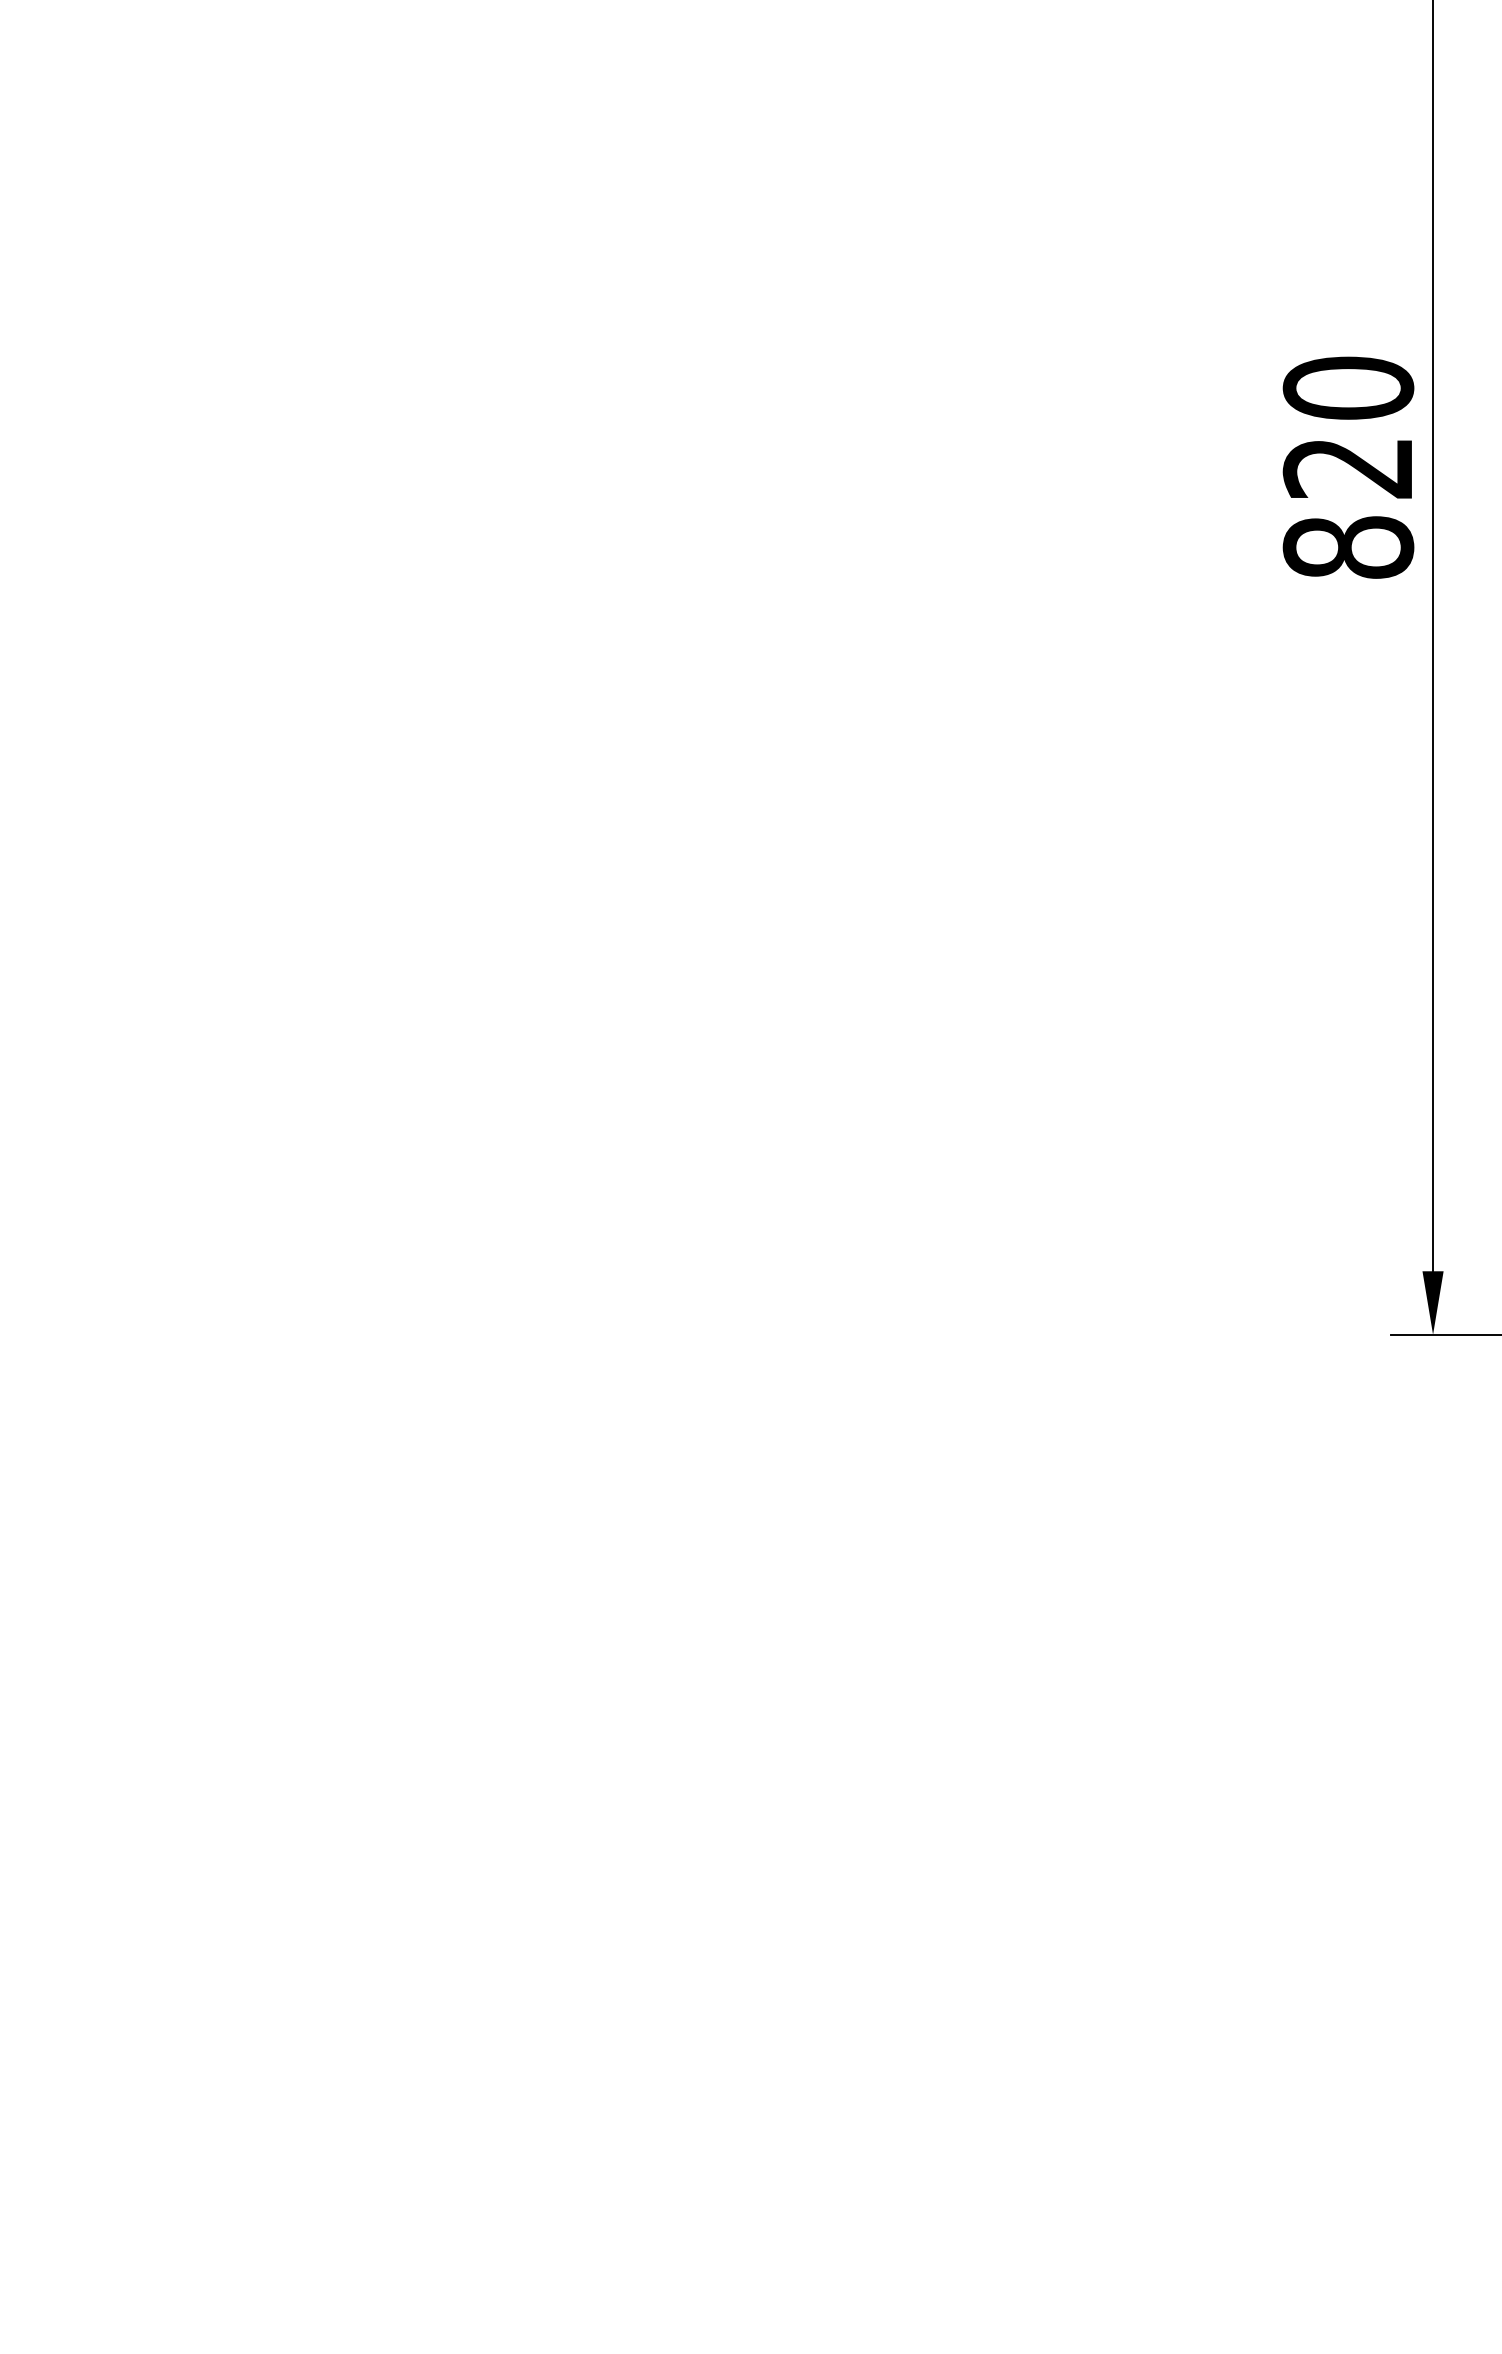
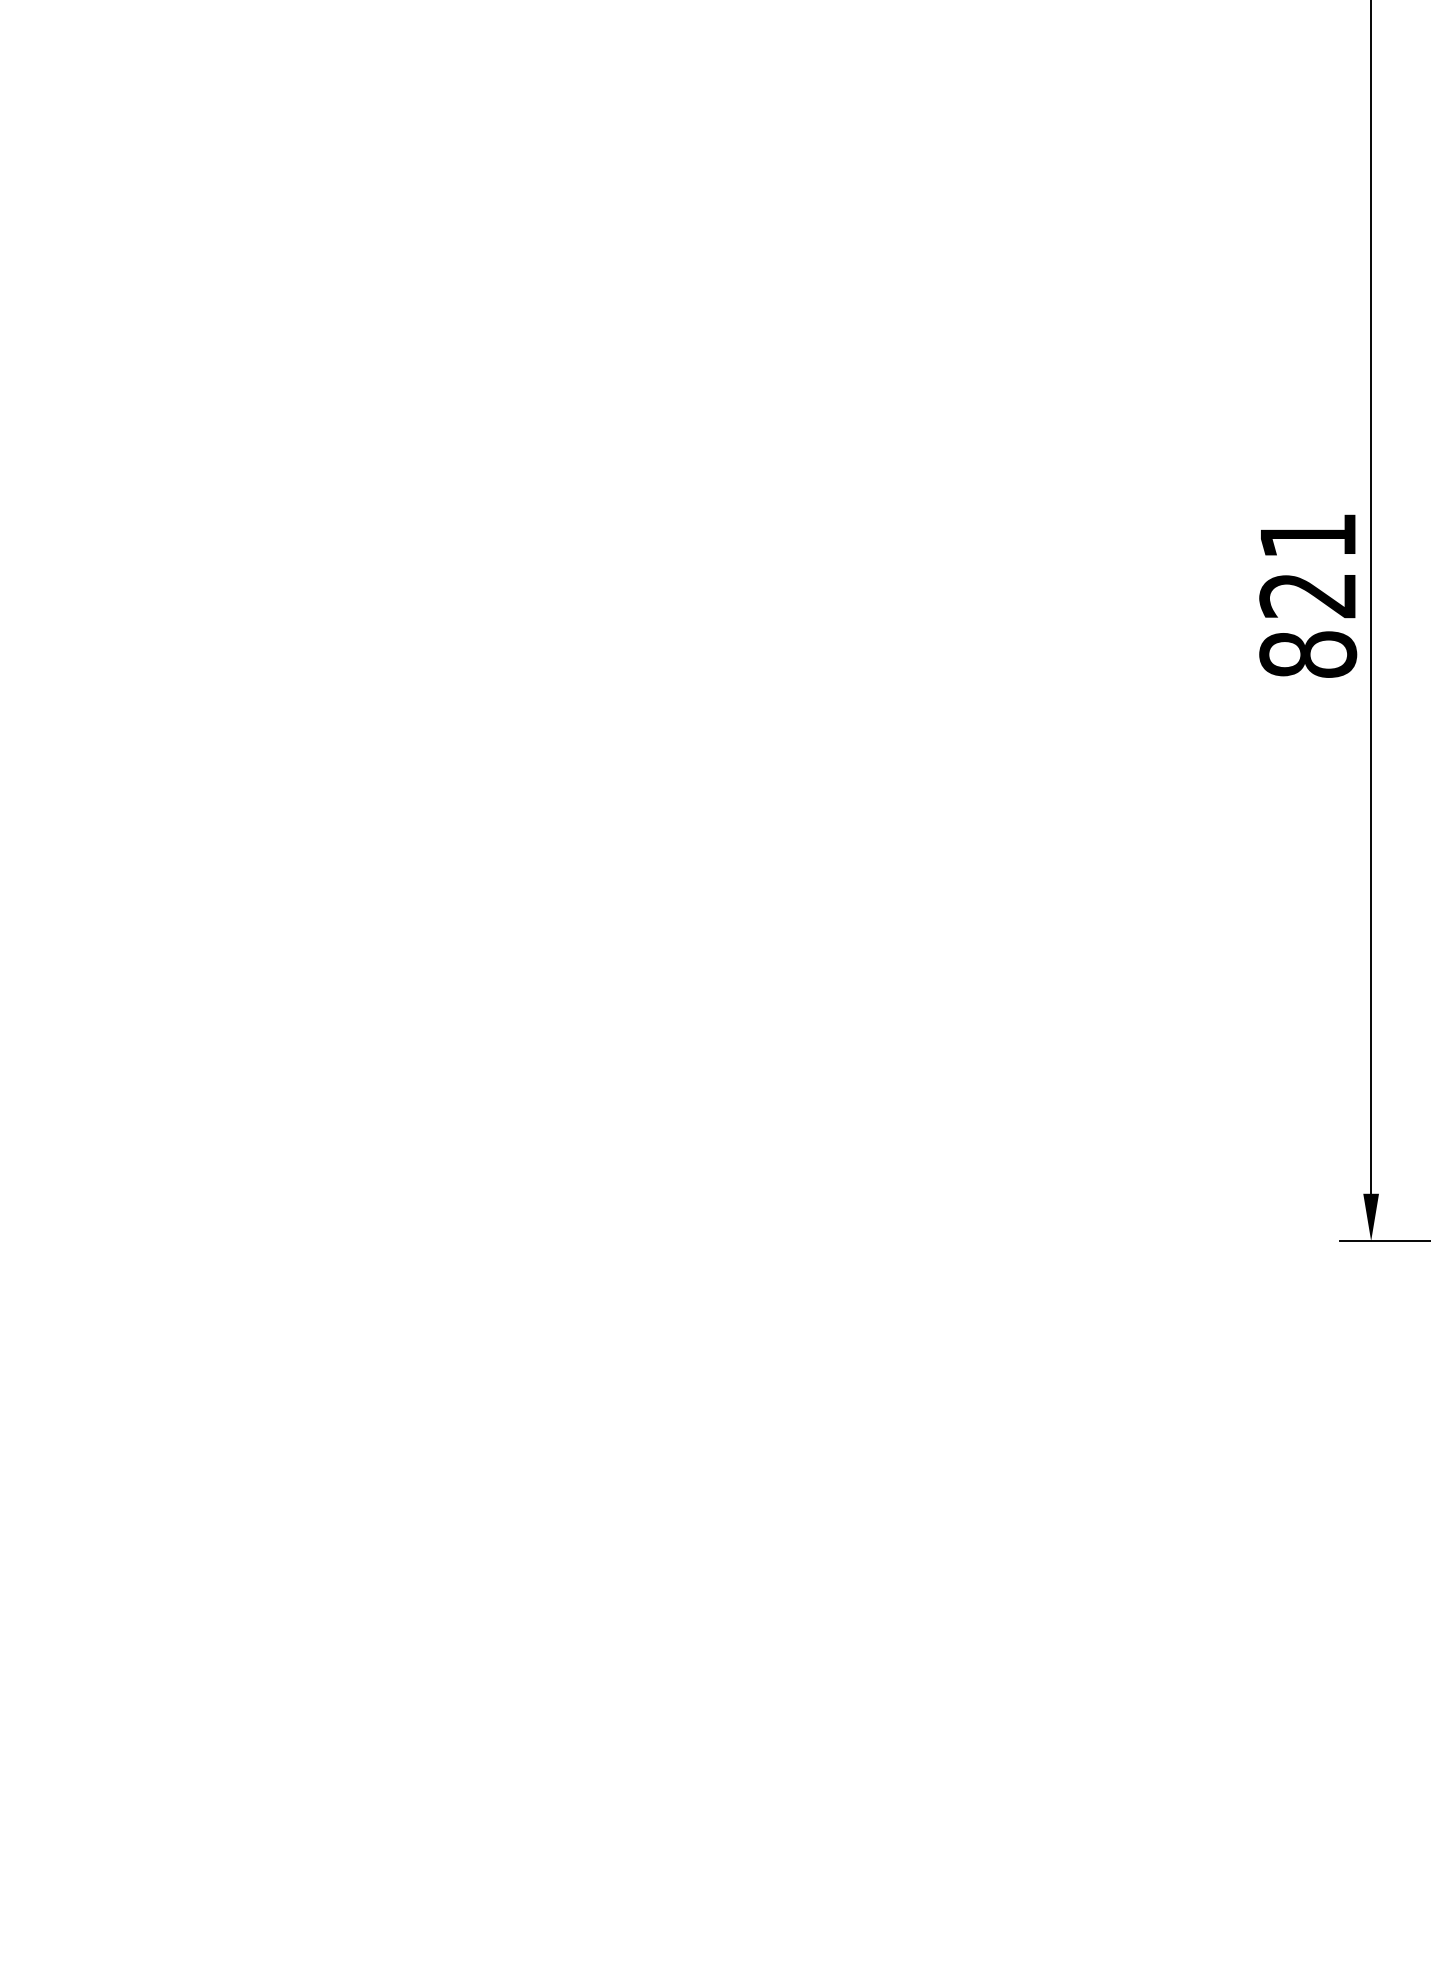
text: (1348, 387) -> (1308, 535), 820 -> 821

